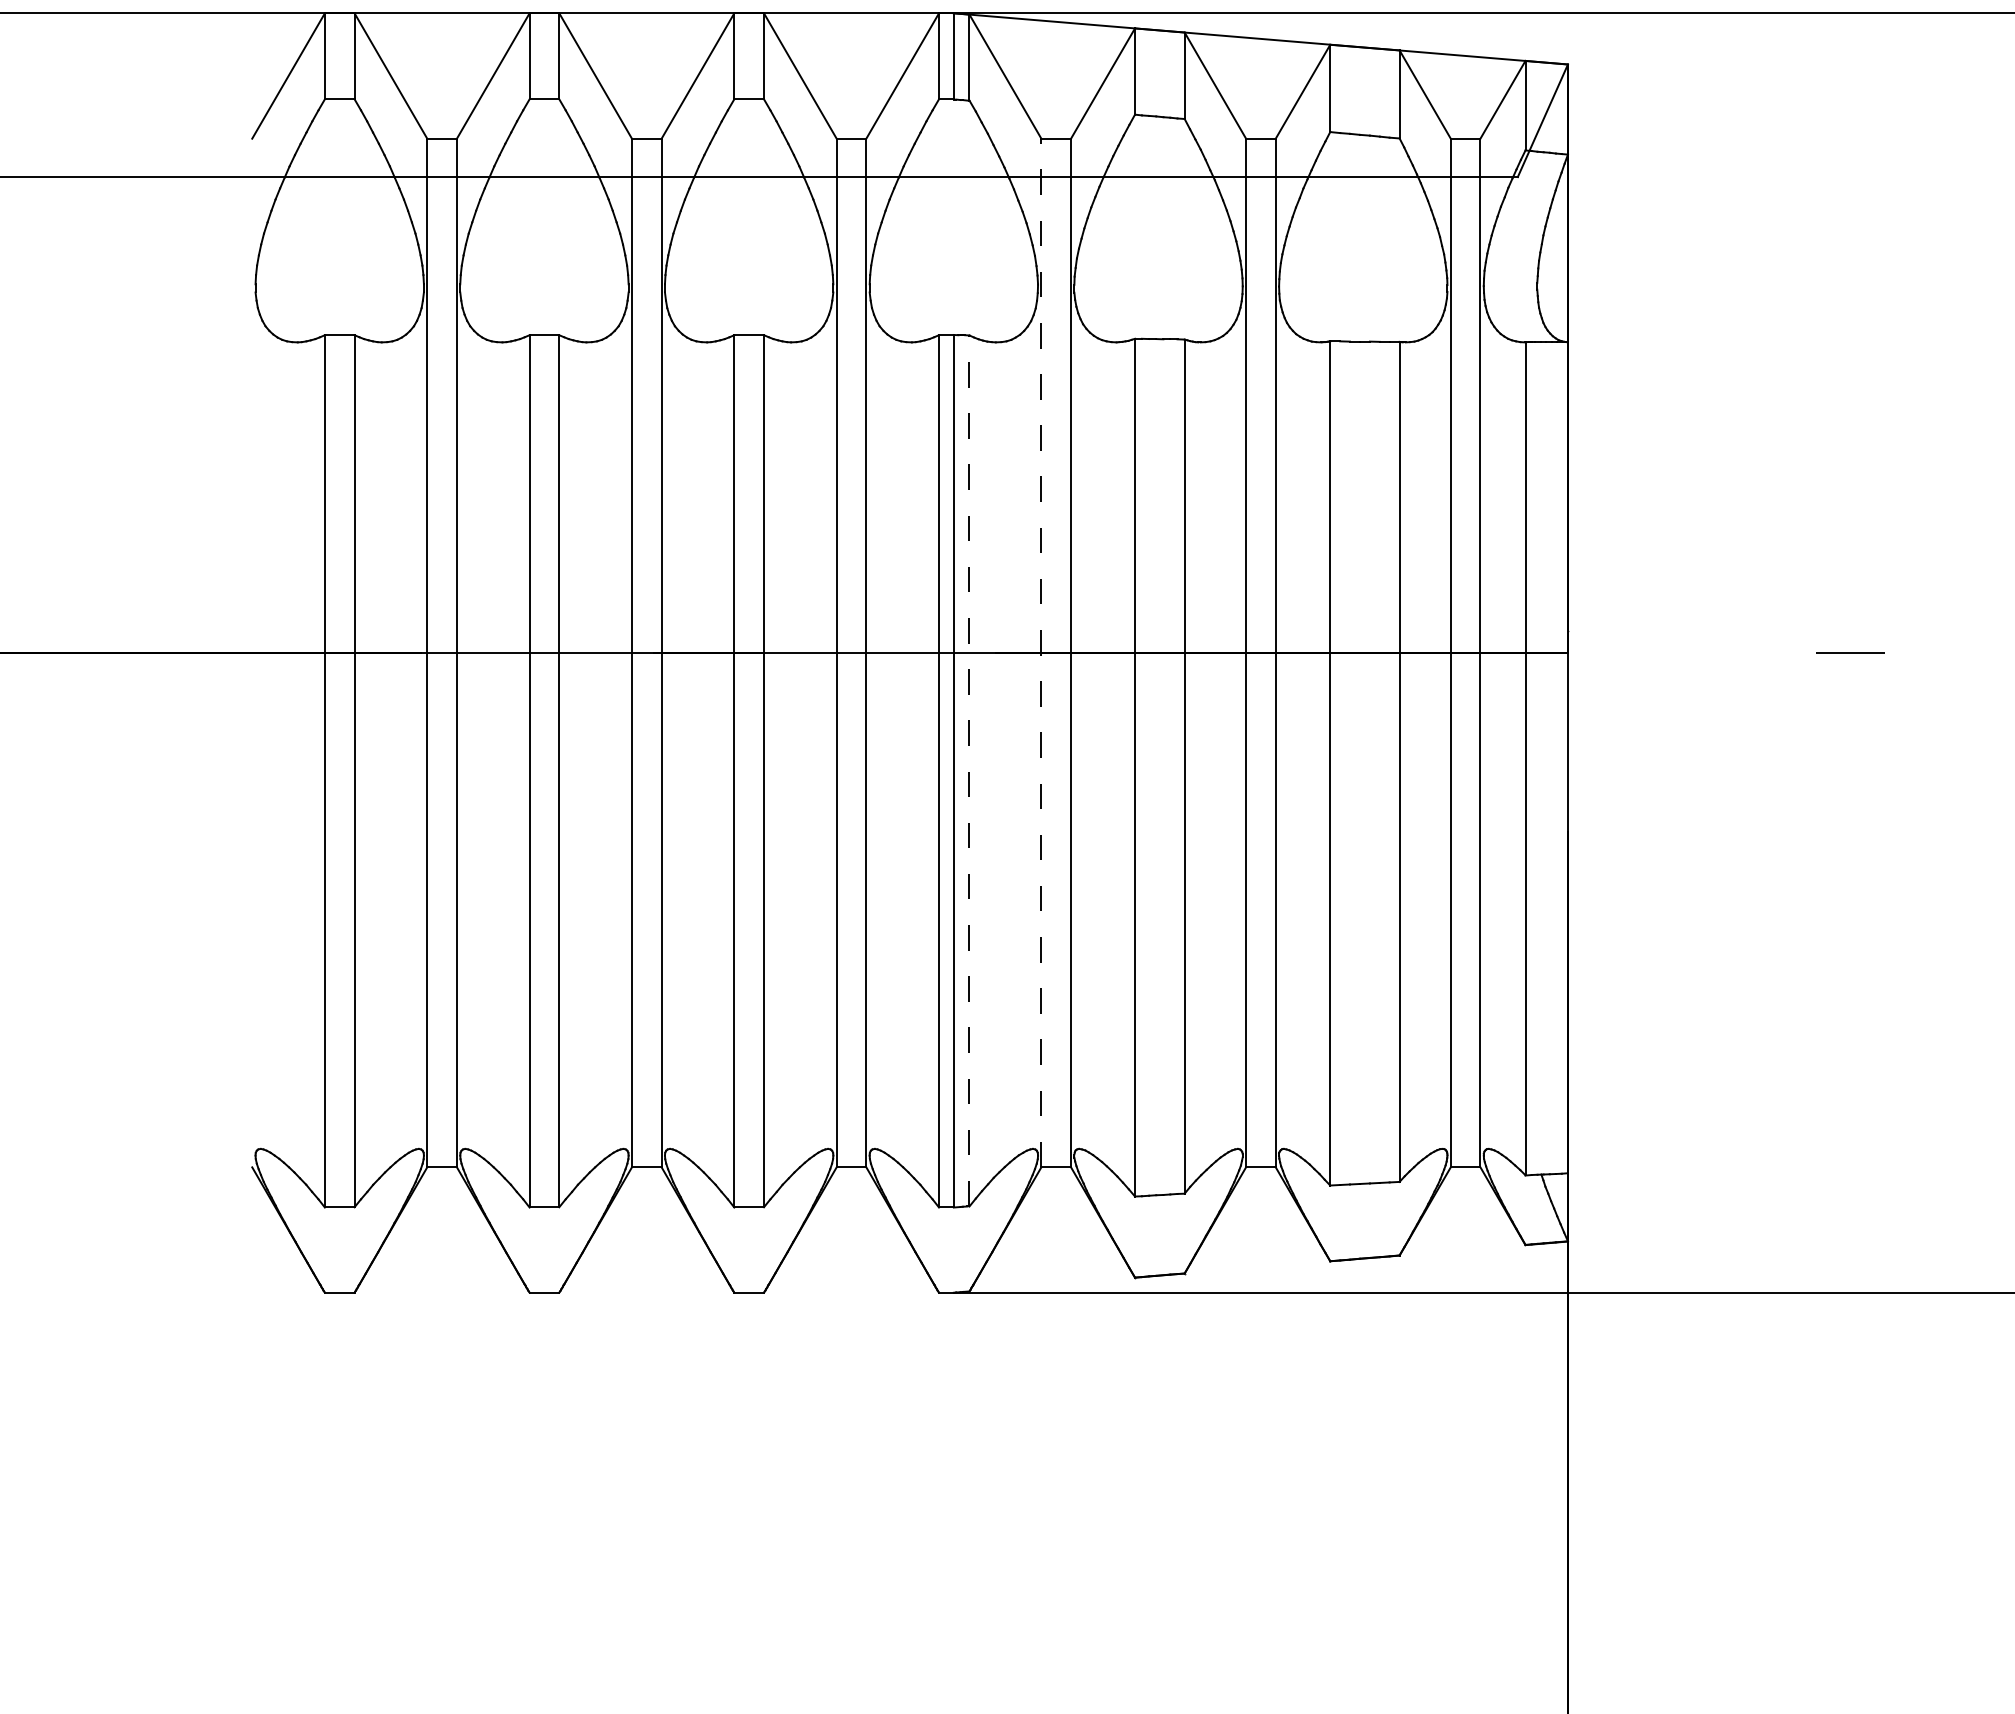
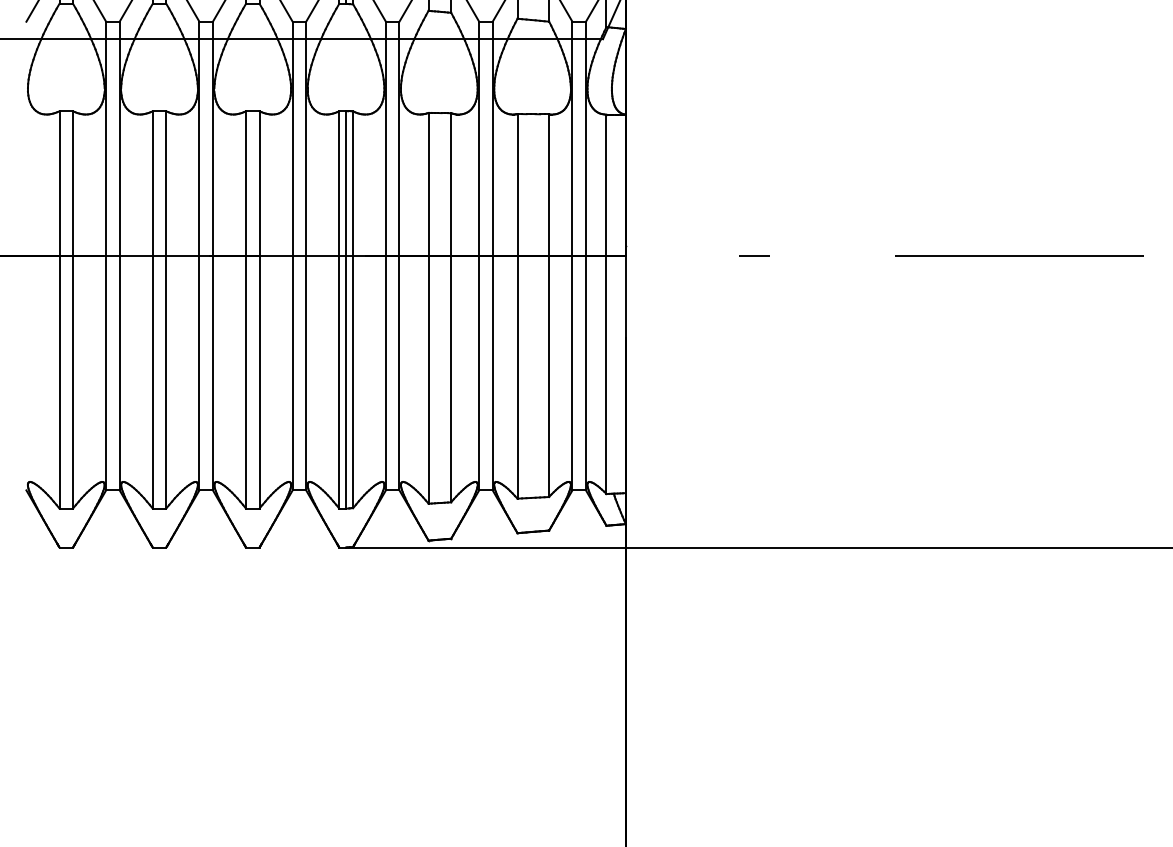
line: (1040, 651) -> (385, 255), dashed -> solid
line: (970, 770) -> (353, 309), dashed -> solid

